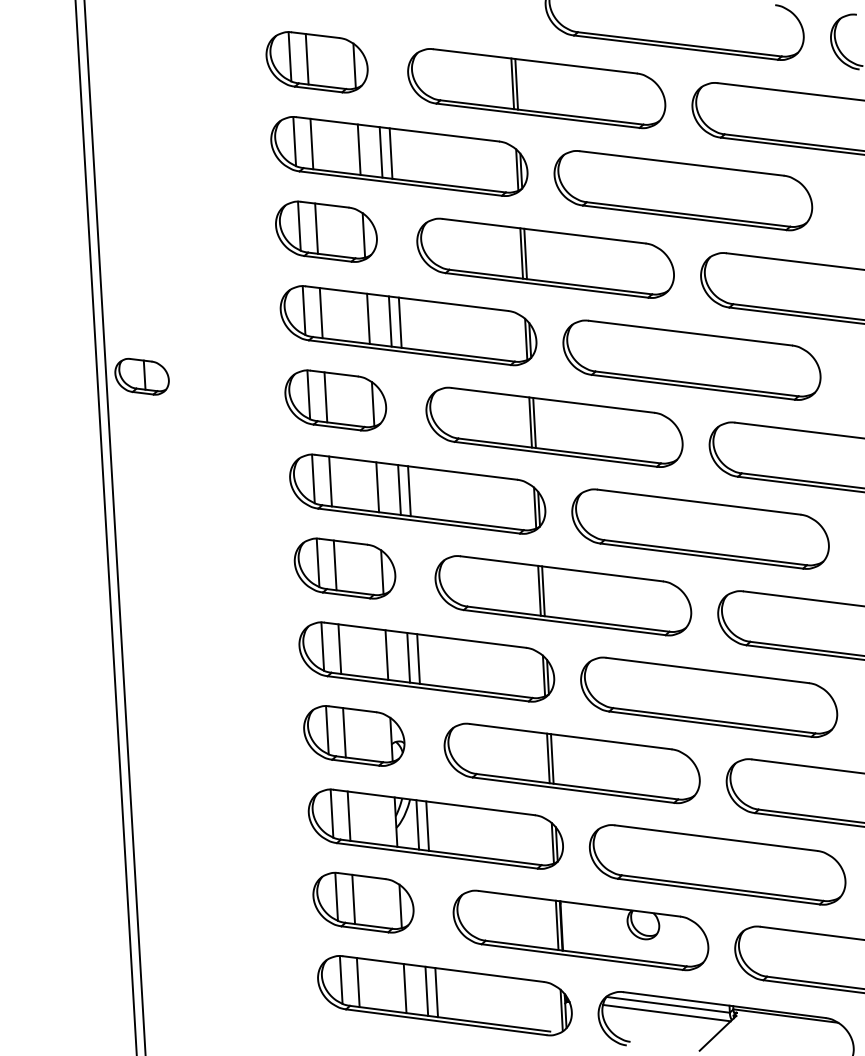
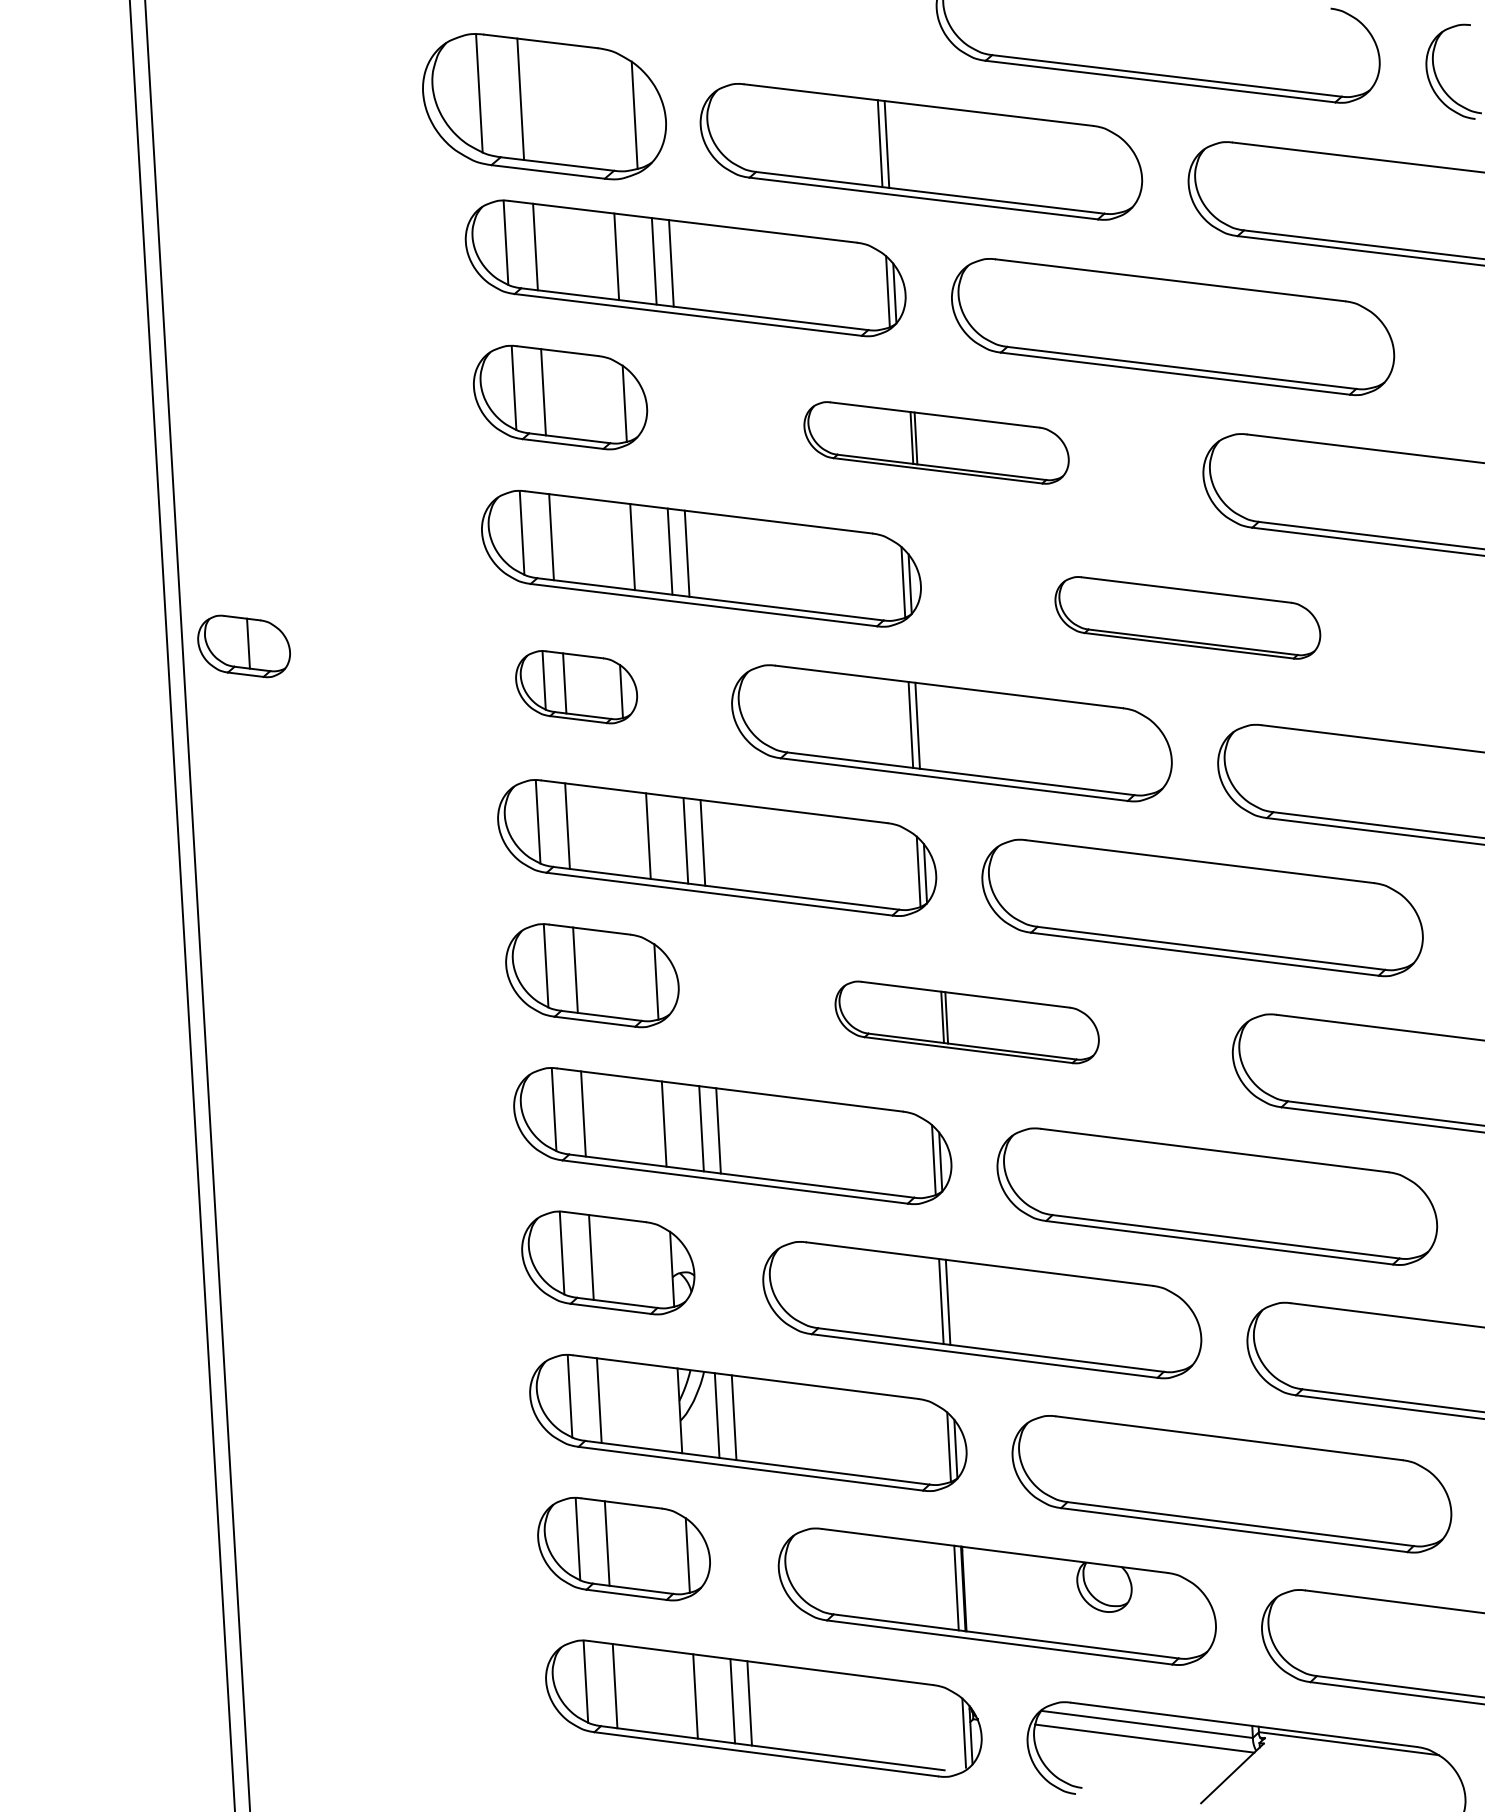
part: (316, 62) -> (543, 107), size x1.4
part: (545, 257) -> (936, 441), size x0.6
part: (691, 359) -> (1187, 616), size x0.6
part: (335, 400) -> (576, 687), size x0.7
part: (563, 595) -> (967, 1021), size x0.6

